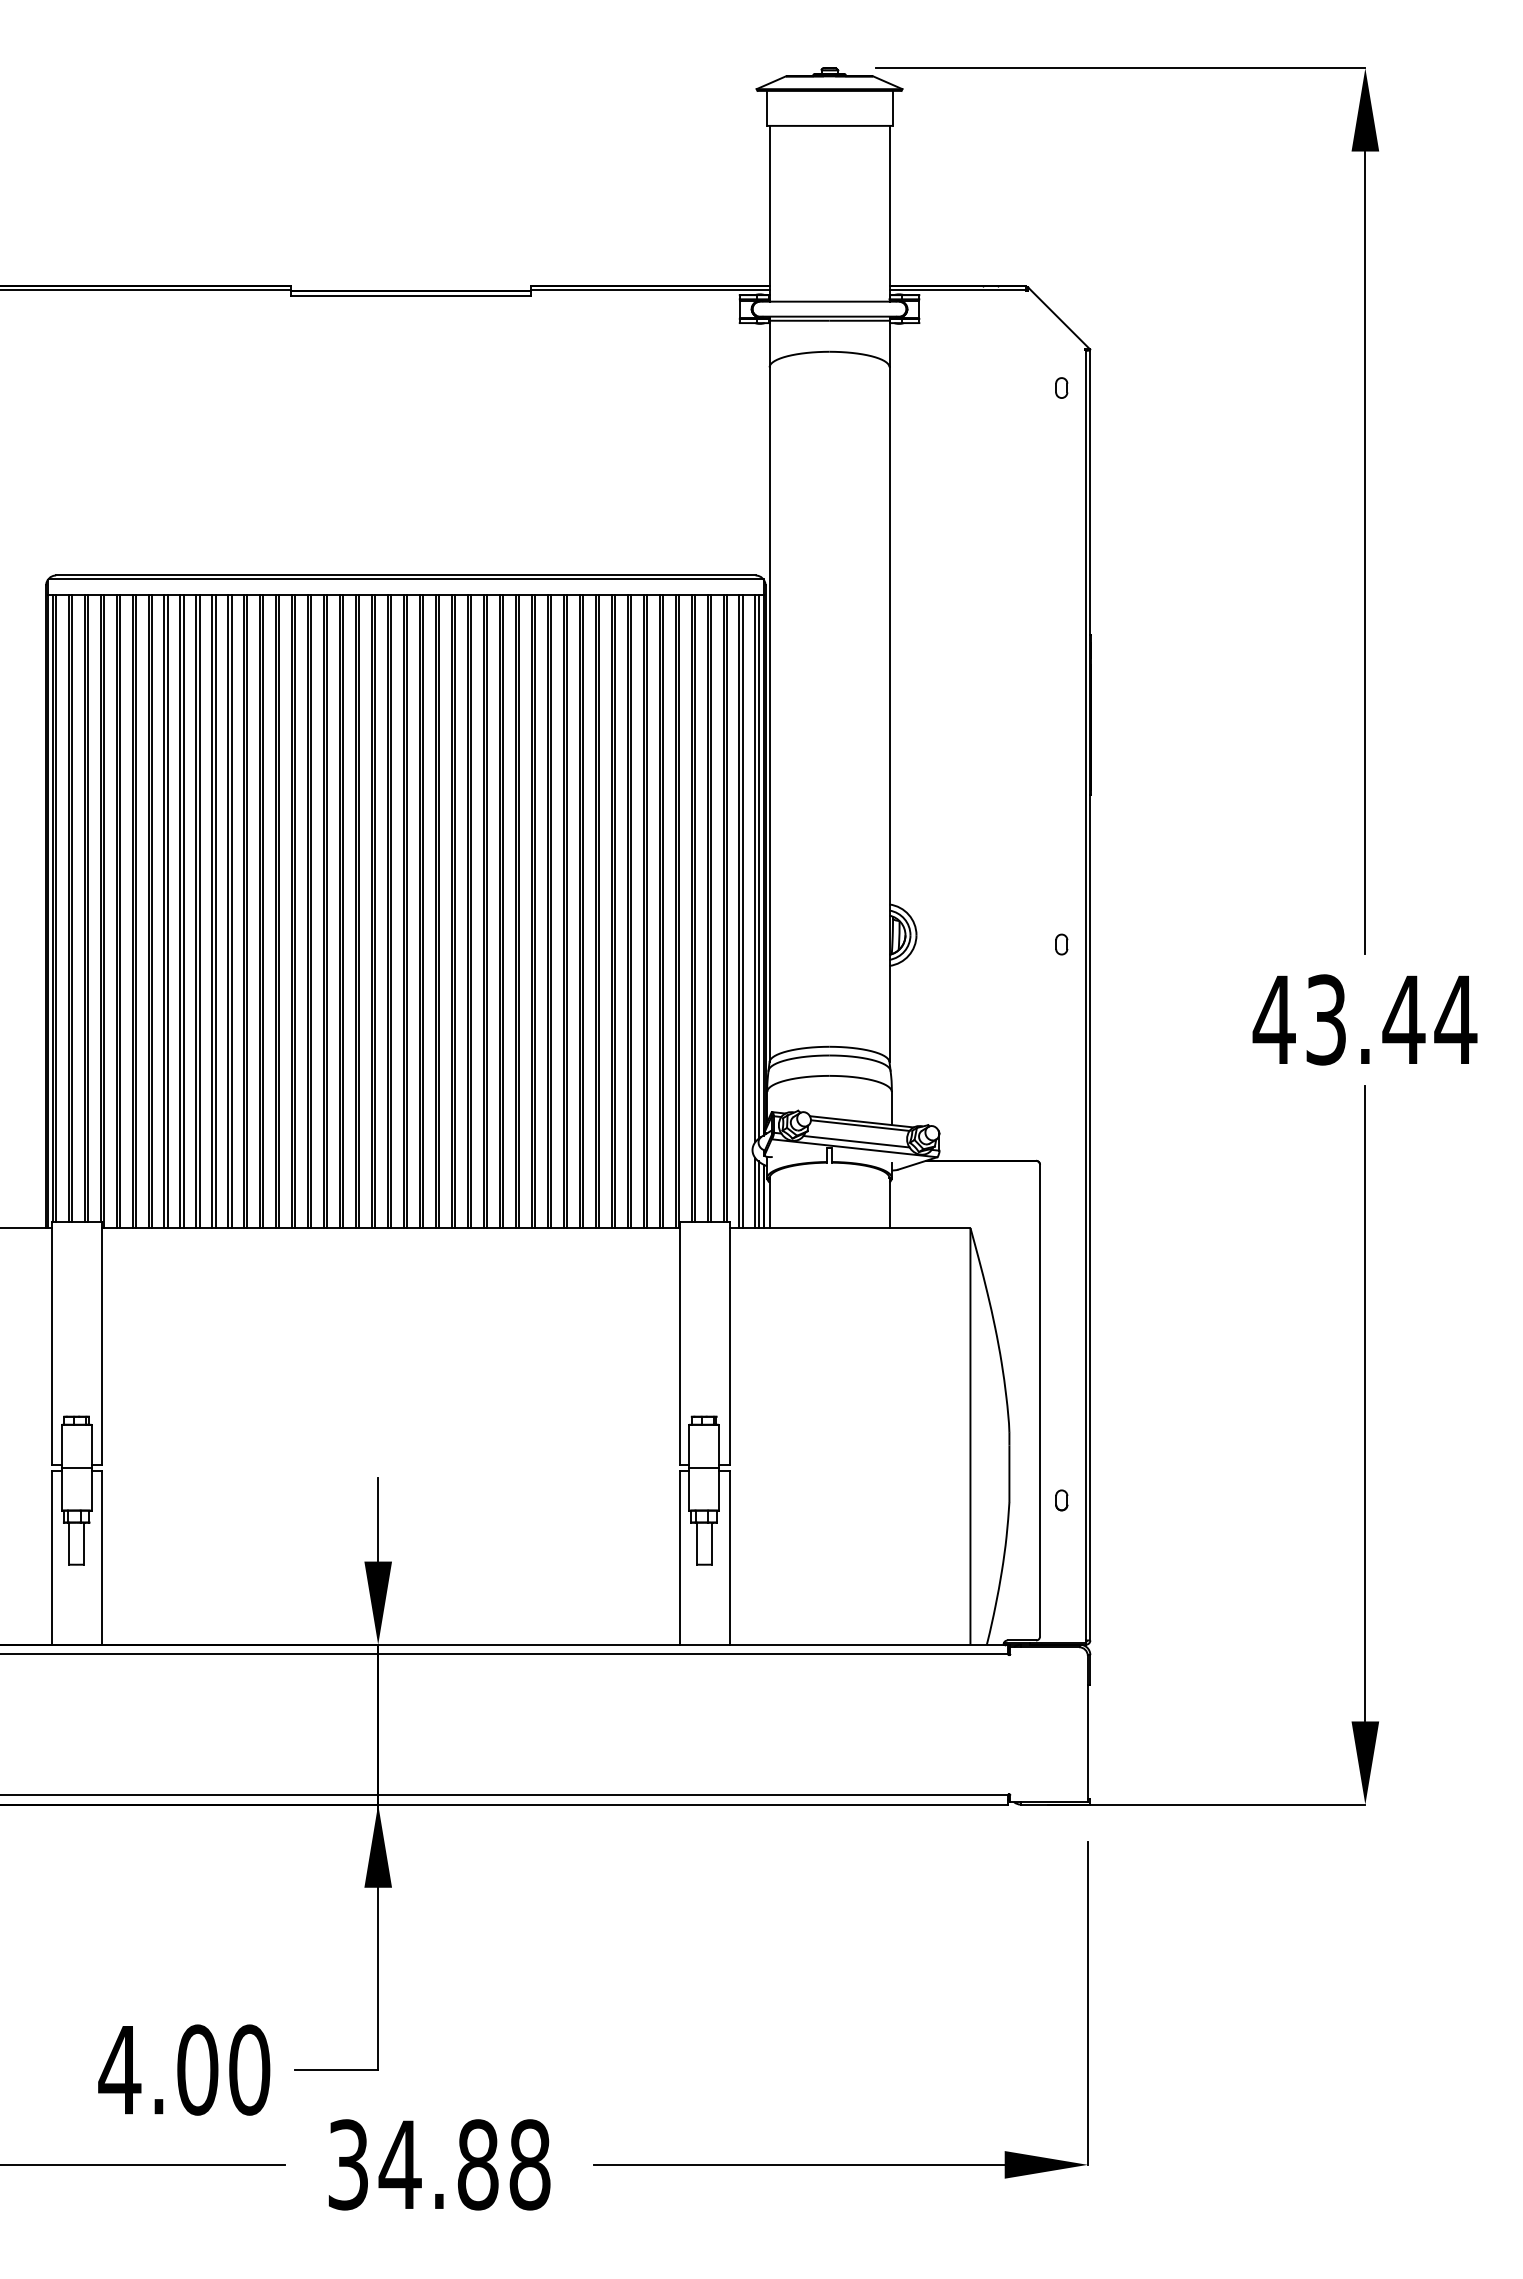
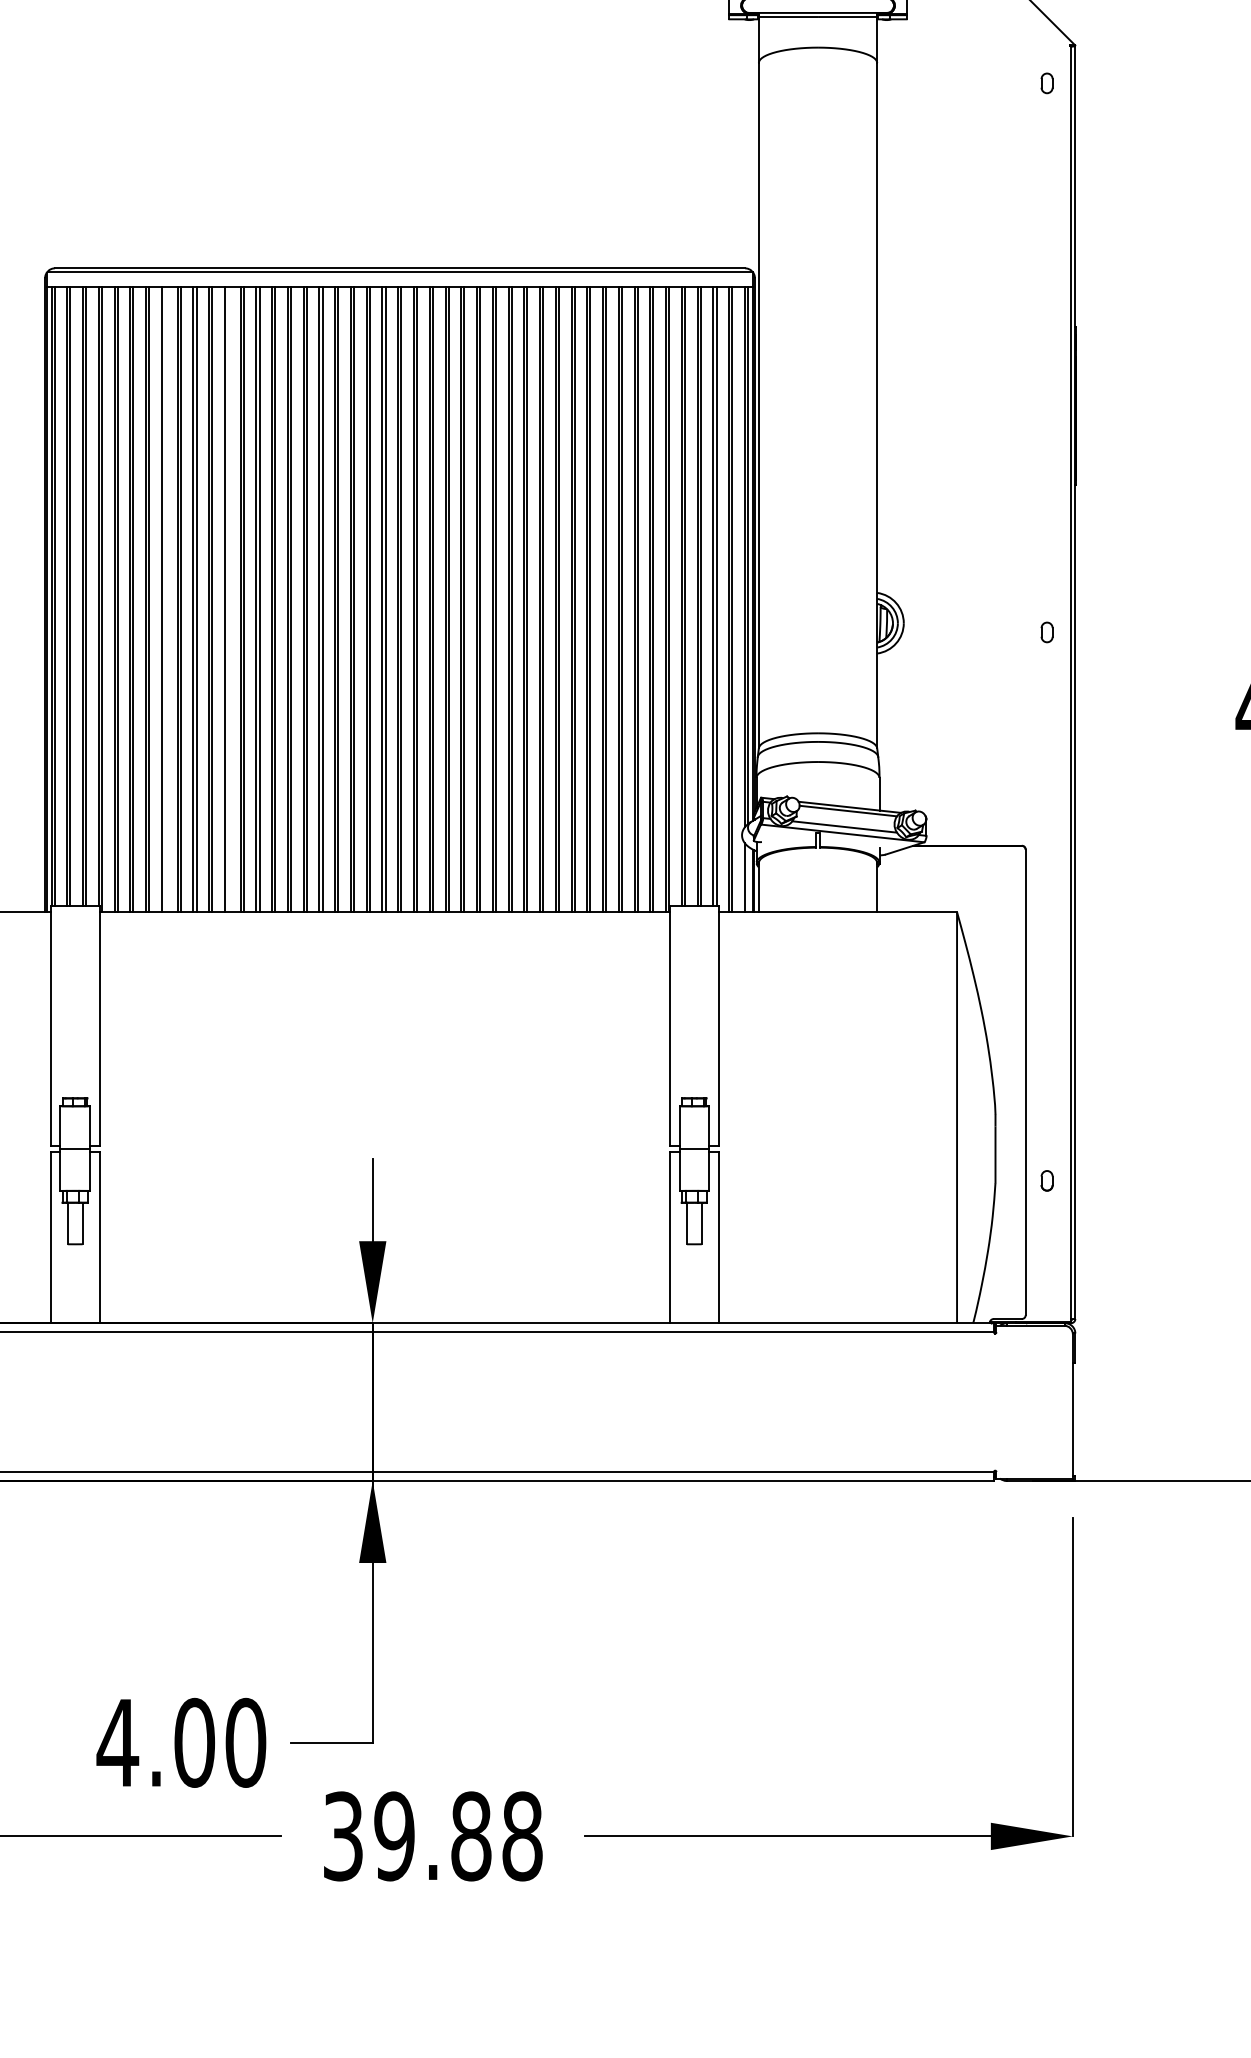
line: (167, 910) -> (164, 598), removed
line: (231, 910) -> (227, 598), removed
line: (758, 1194) -> (747, 879), removed
text: (399, 2164) -> (393, 1836), 34.88 -> 39.88

